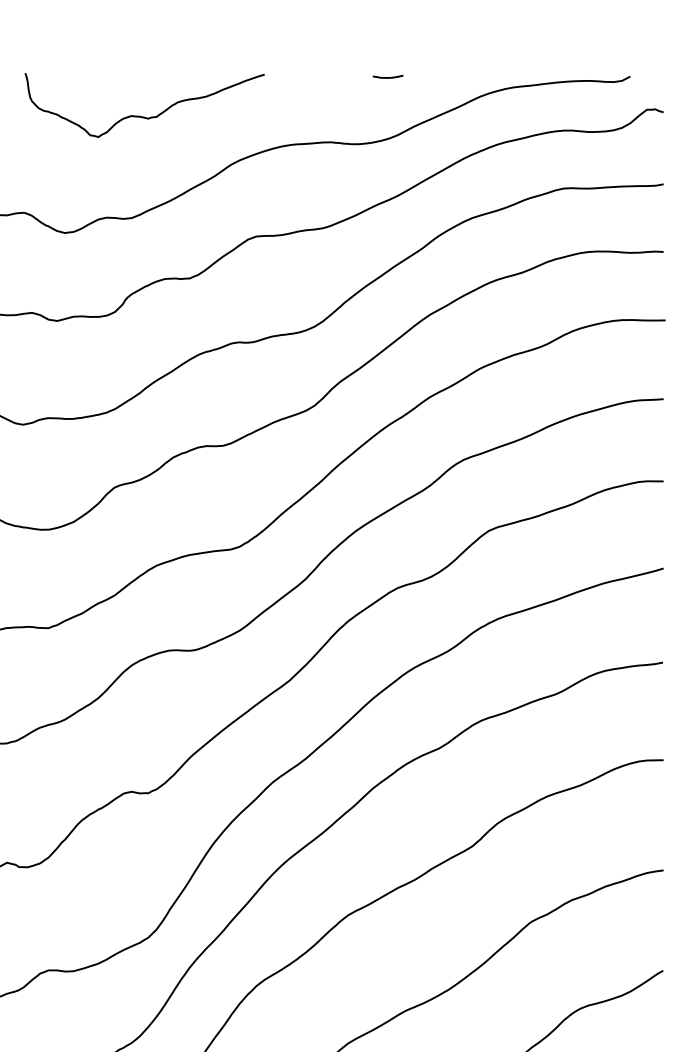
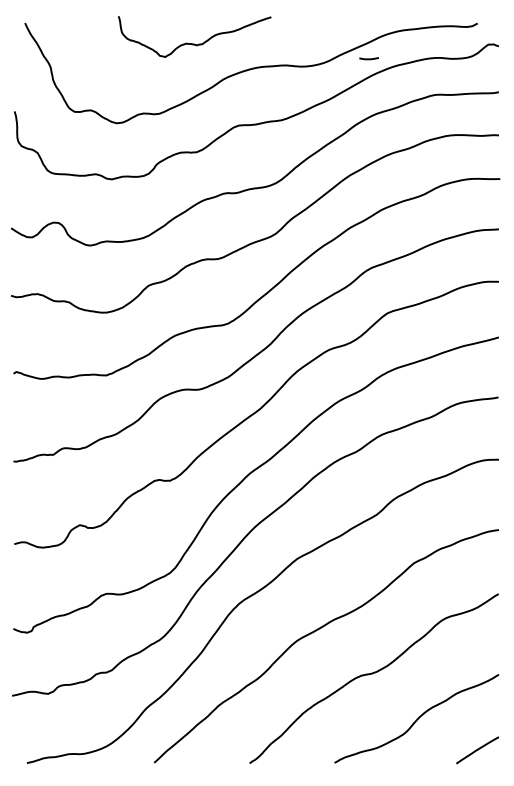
line: (387, 76) -> (368, 58), moved
curve: (144, 115) -> (194, 43), moved

